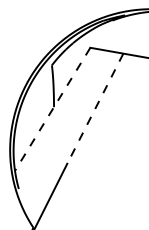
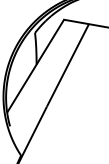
line: (95, 108) -> (67, 65), dashed -> solid
line: (52, 109) -> (35, 66), dashed -> solid

